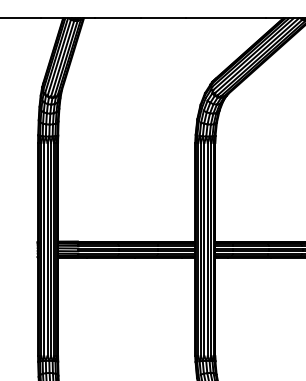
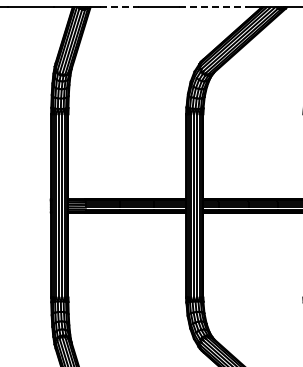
line: (117, 18) -> (119, 7), solid -> dashed
line: (227, 18) -> (213, 7), solid -> dashed

